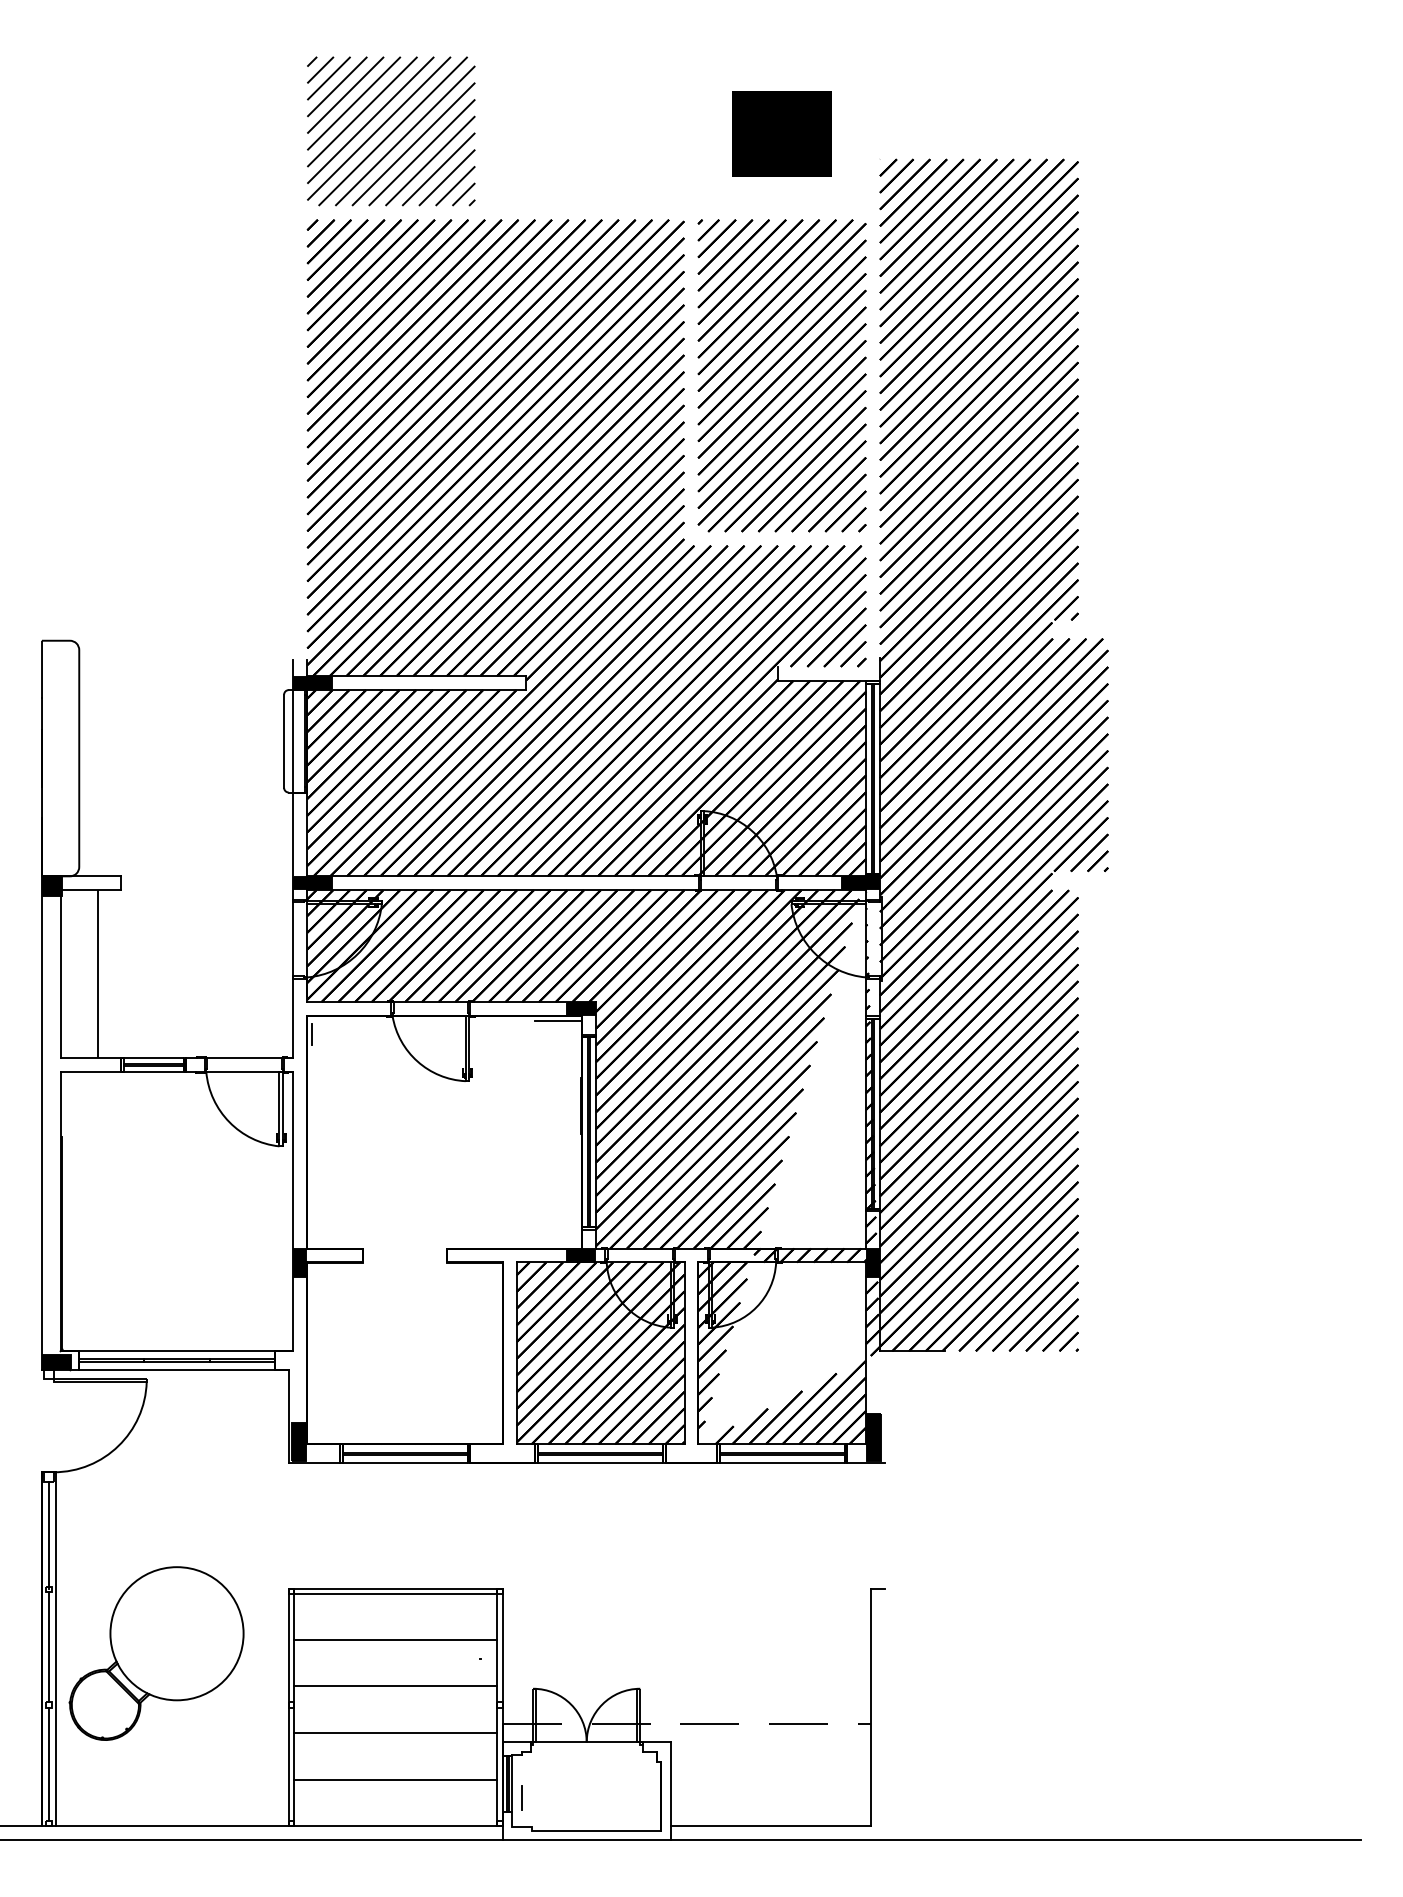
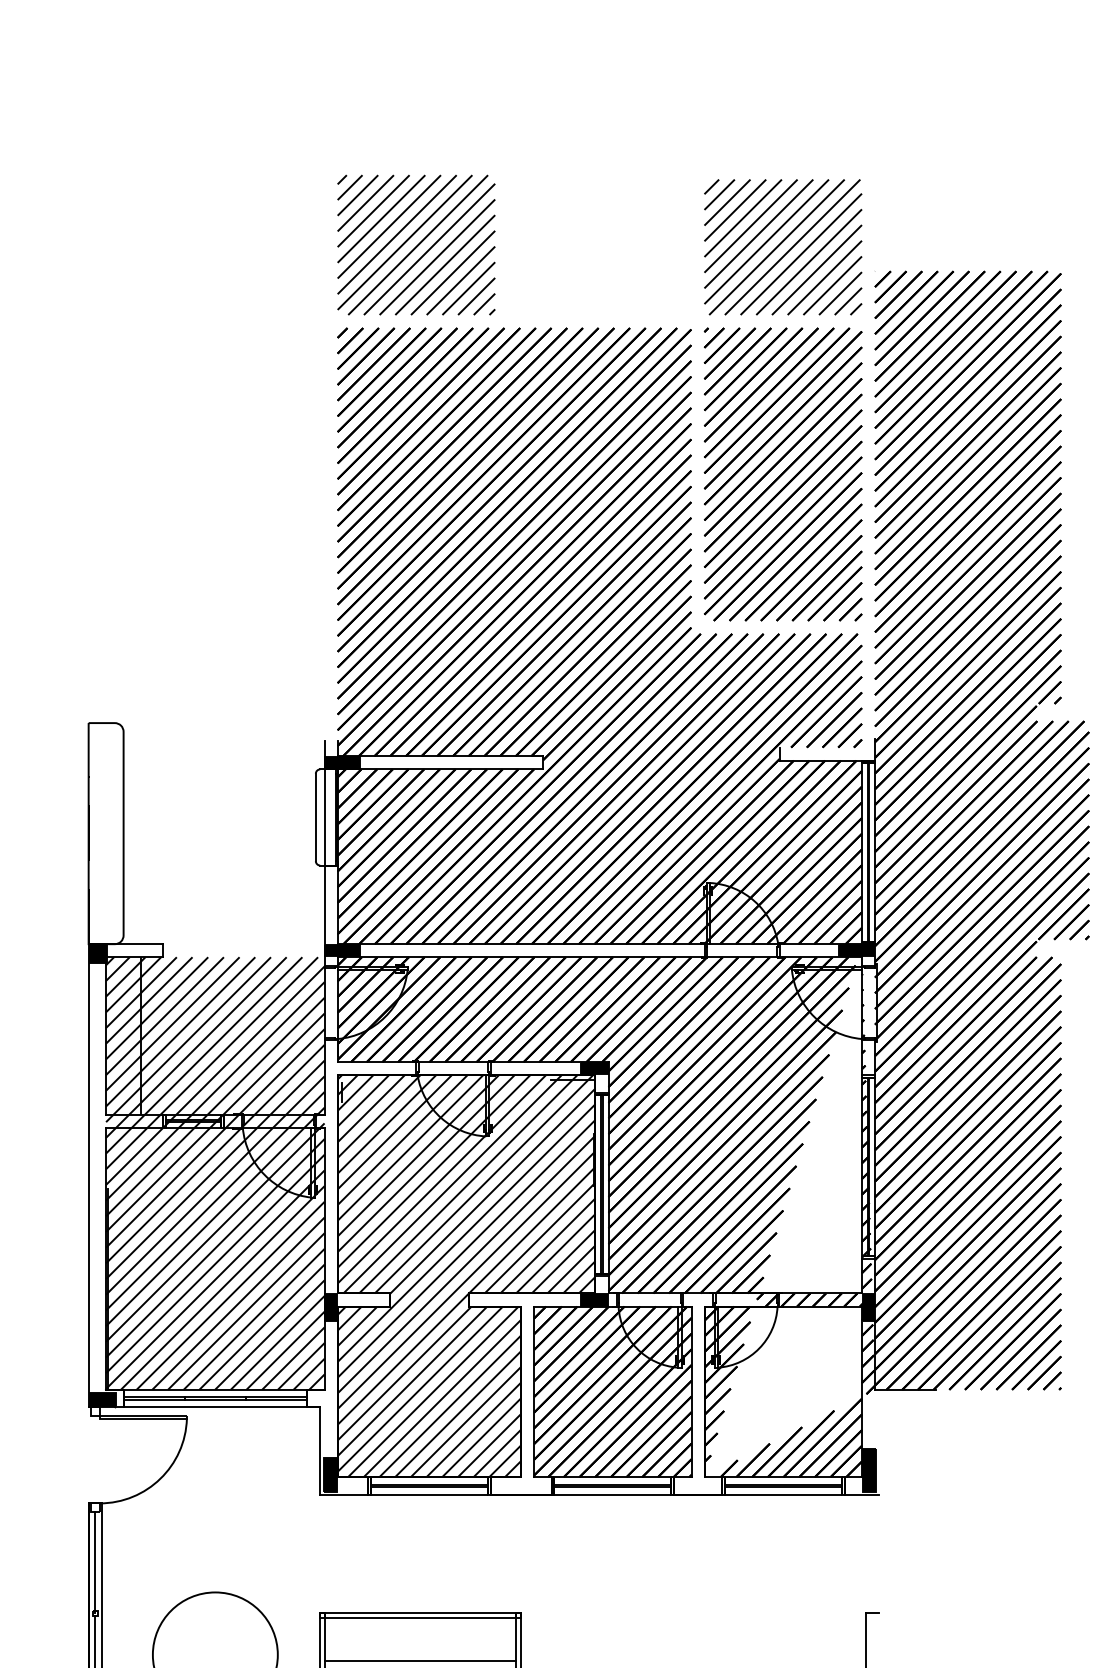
part: (781, 133) -> (782, 247), size x1.67
hatch: (176, 1120) -> (214, 1173), added
hatch: (444, 1230) -> (466, 1276), added

